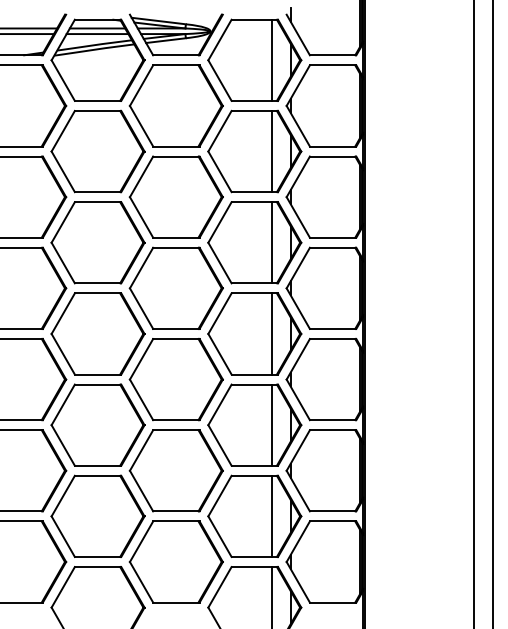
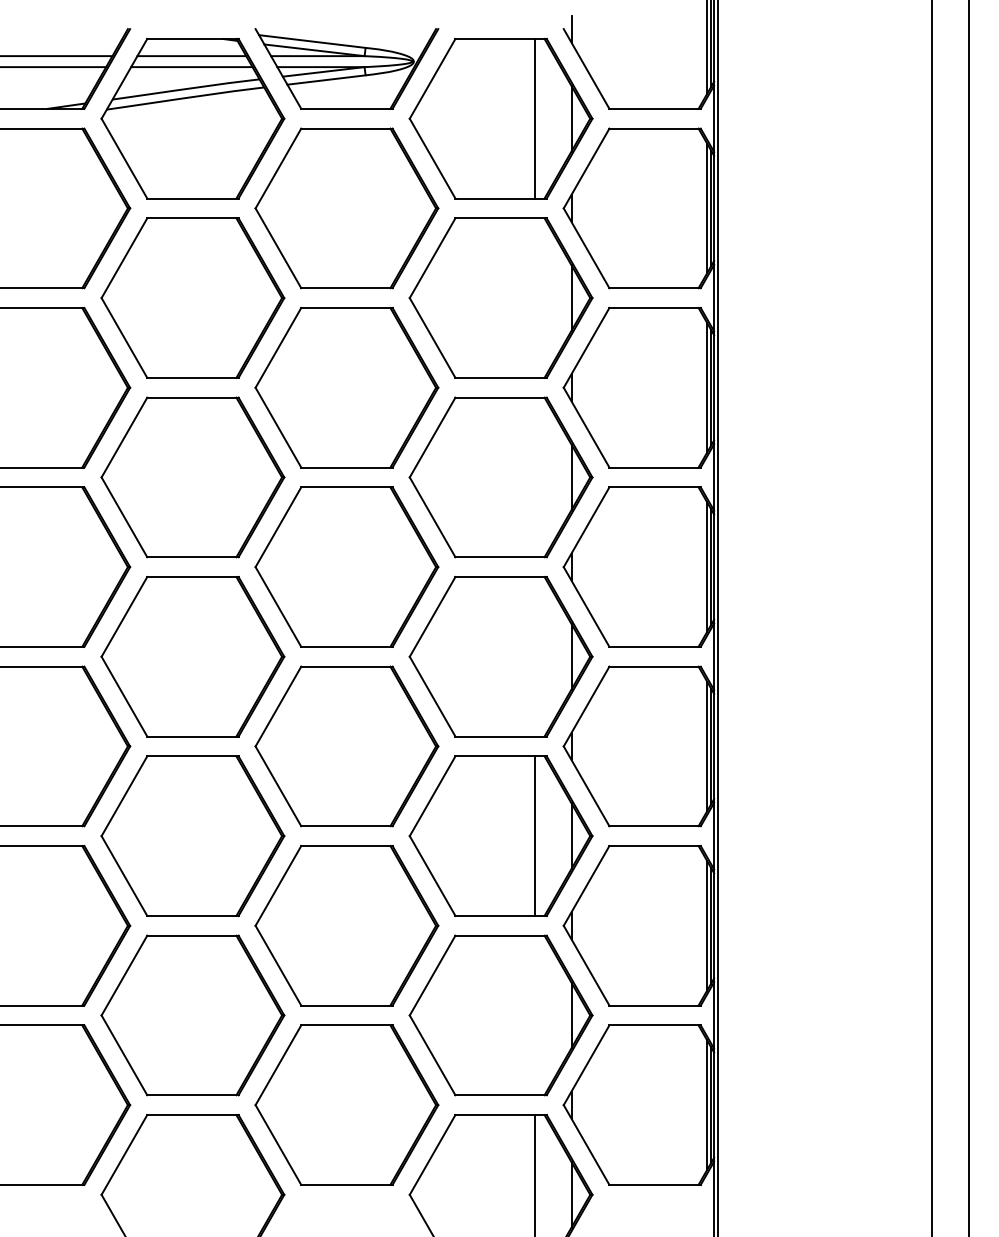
line: (272, 151) -> (535, 298), removed
line: (272, 242) -> (535, 476), removed
line: (272, 333) -> (535, 655), removed
line: (272, 515) -> (535, 1013), removed

